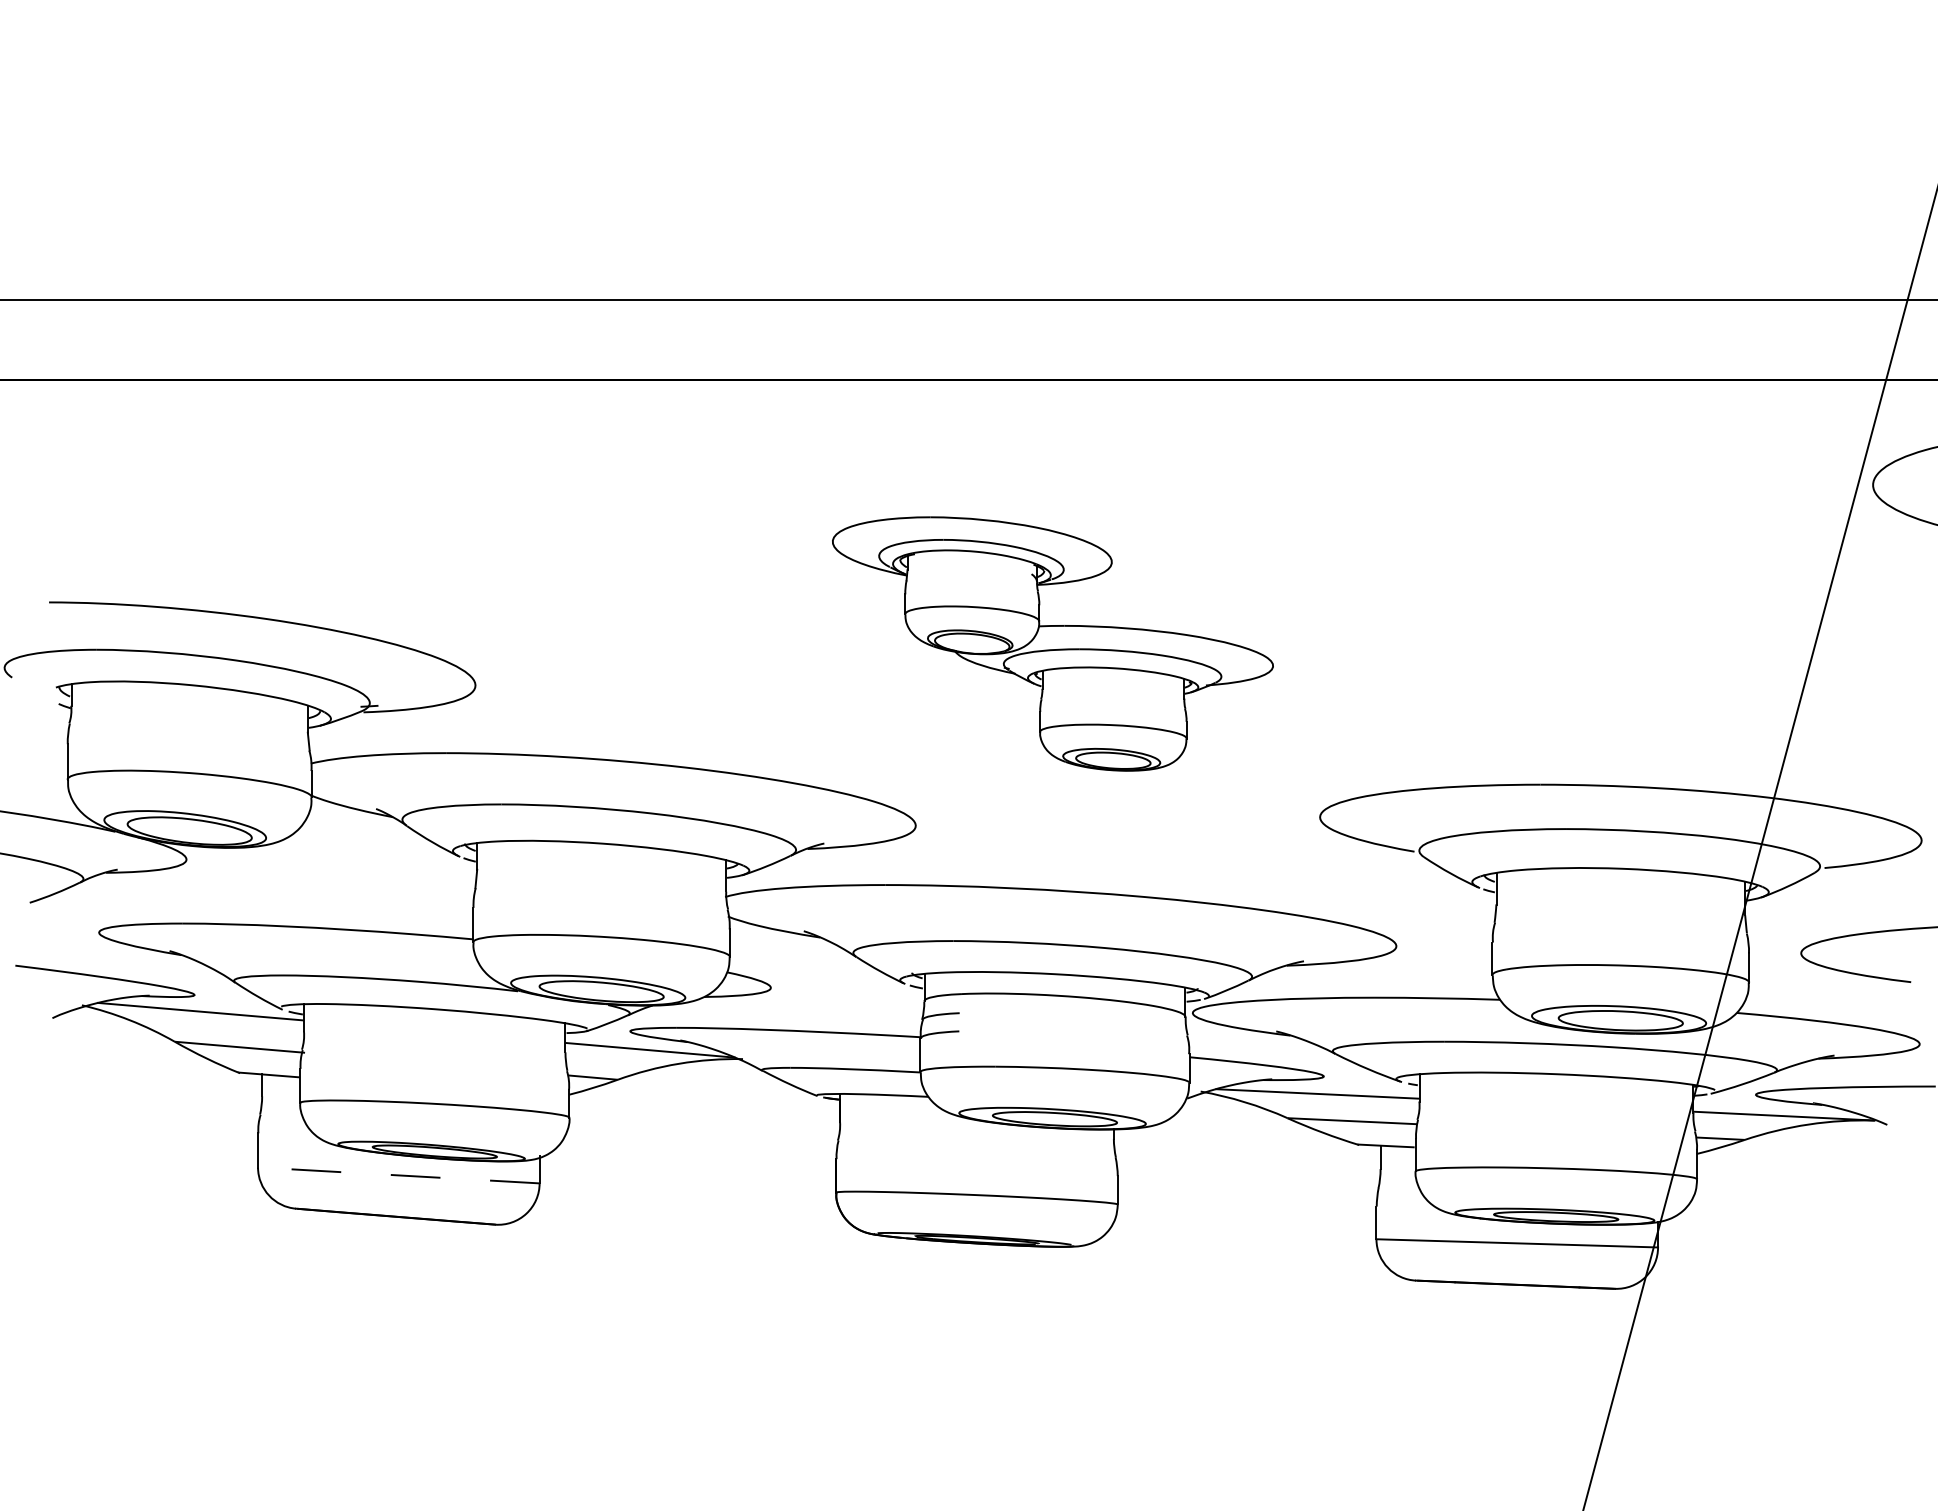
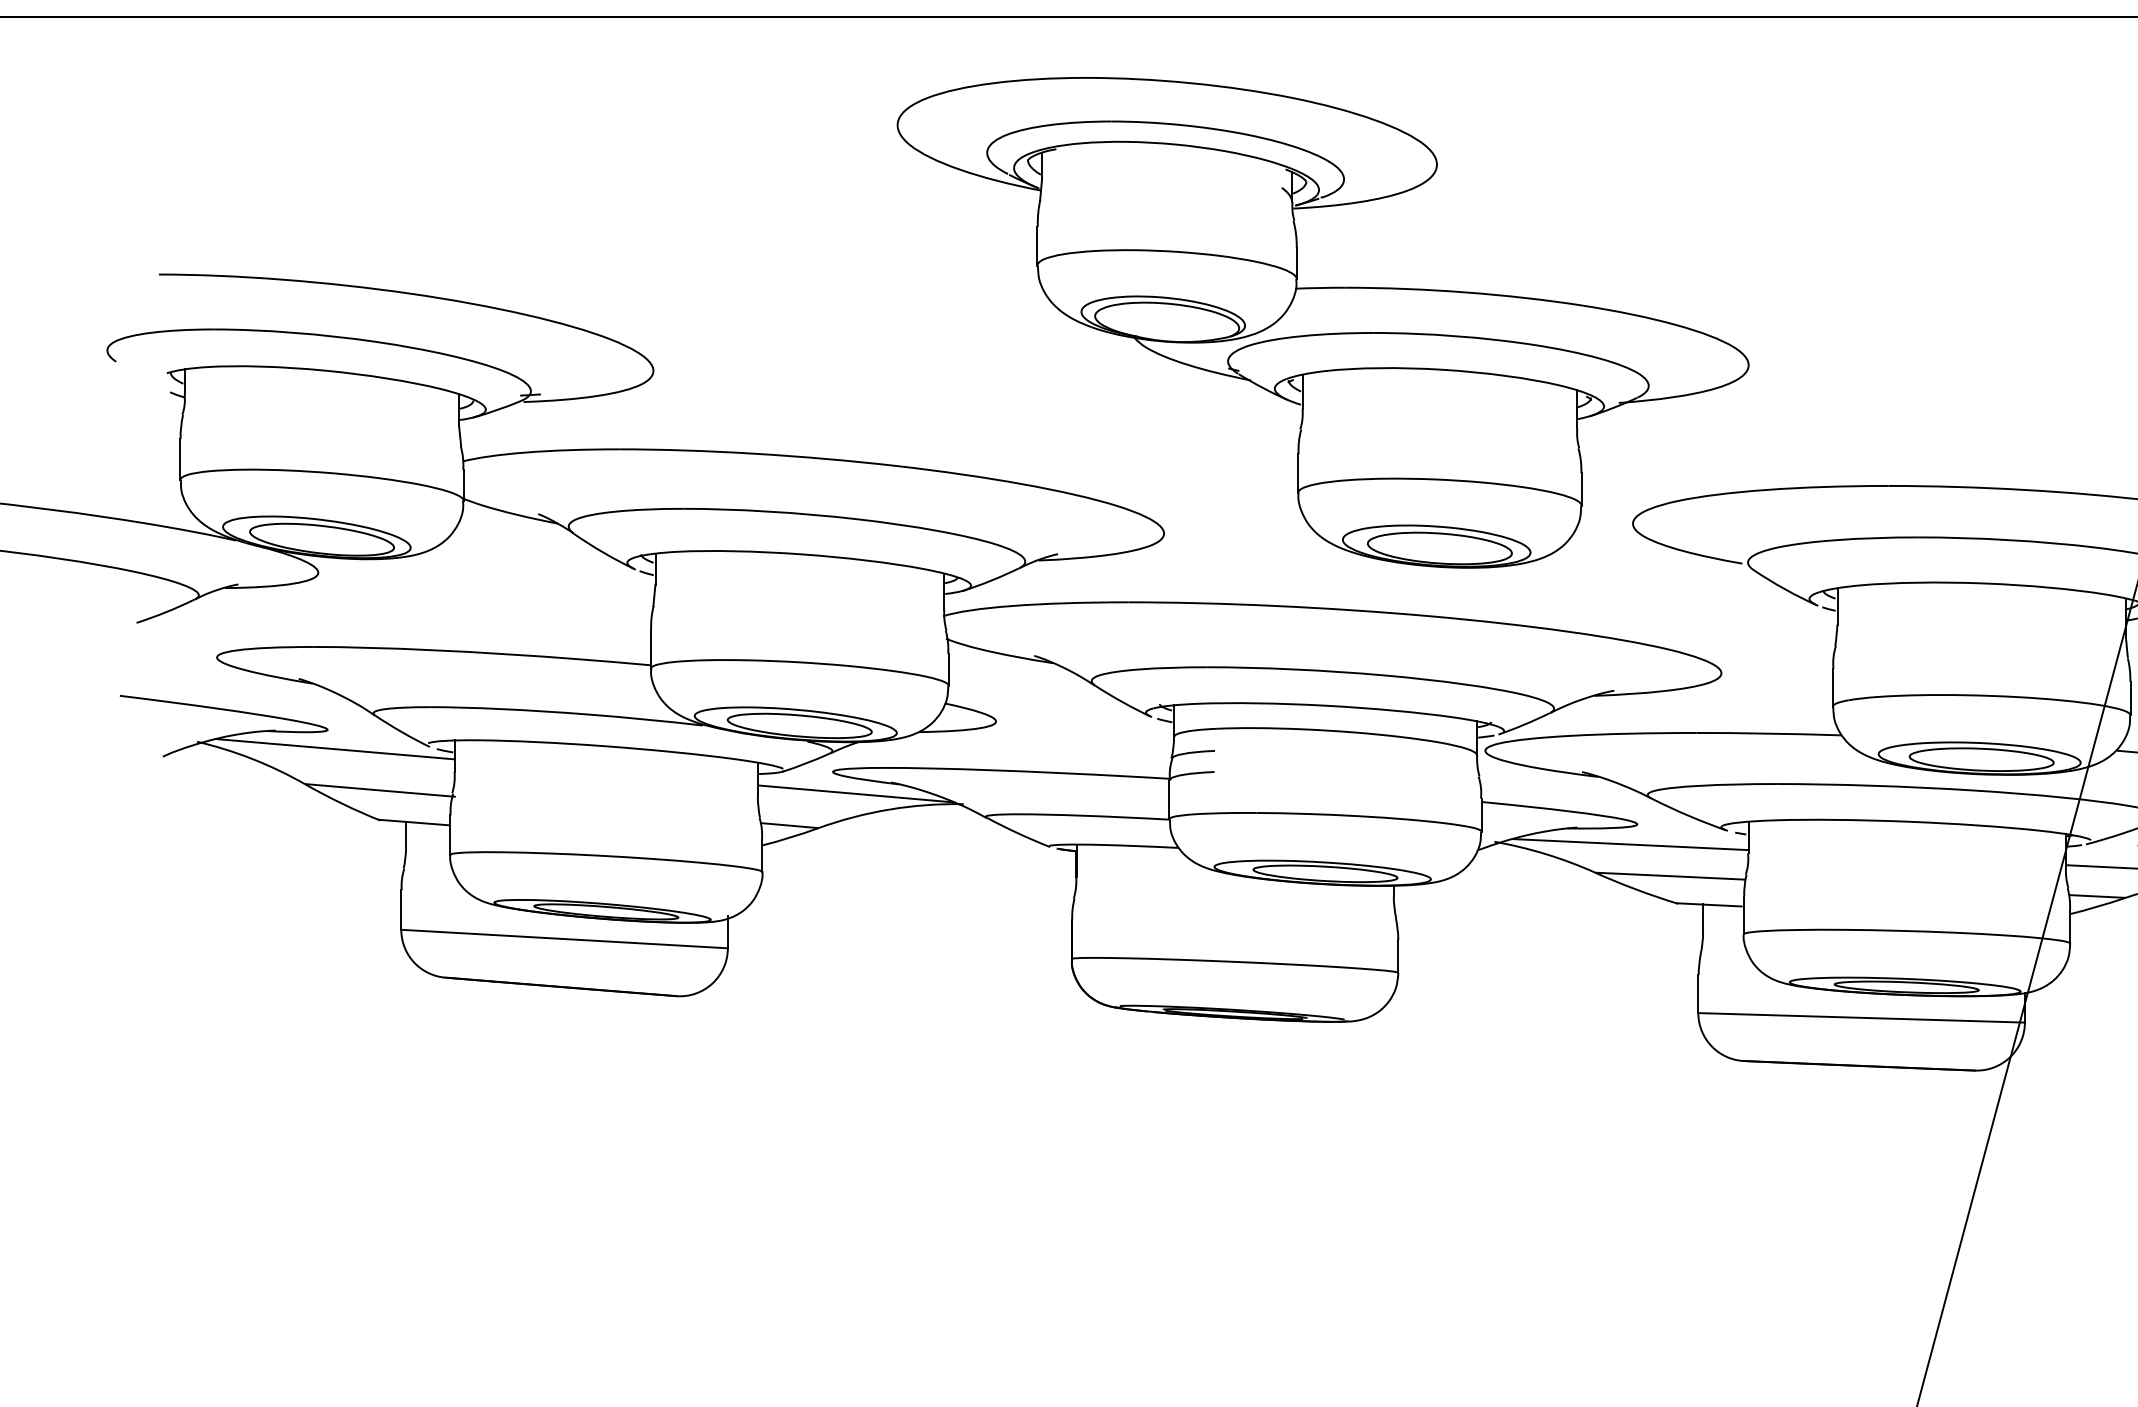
part: (1052, 643) -> (1322, 322), size x1.67
line: (398, 1175) -> (564, 939), dashed -> solid

